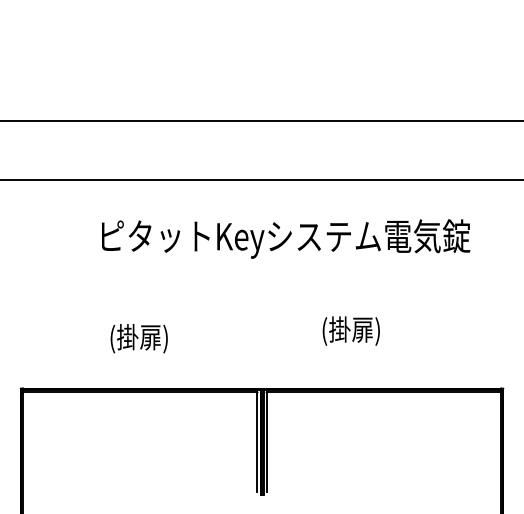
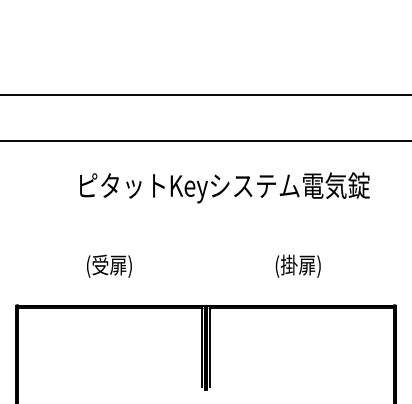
text: (350, 330) -> (297, 265), moved
text: (127, 336) -> (100, 264), (掛扉) -> (受扉)

